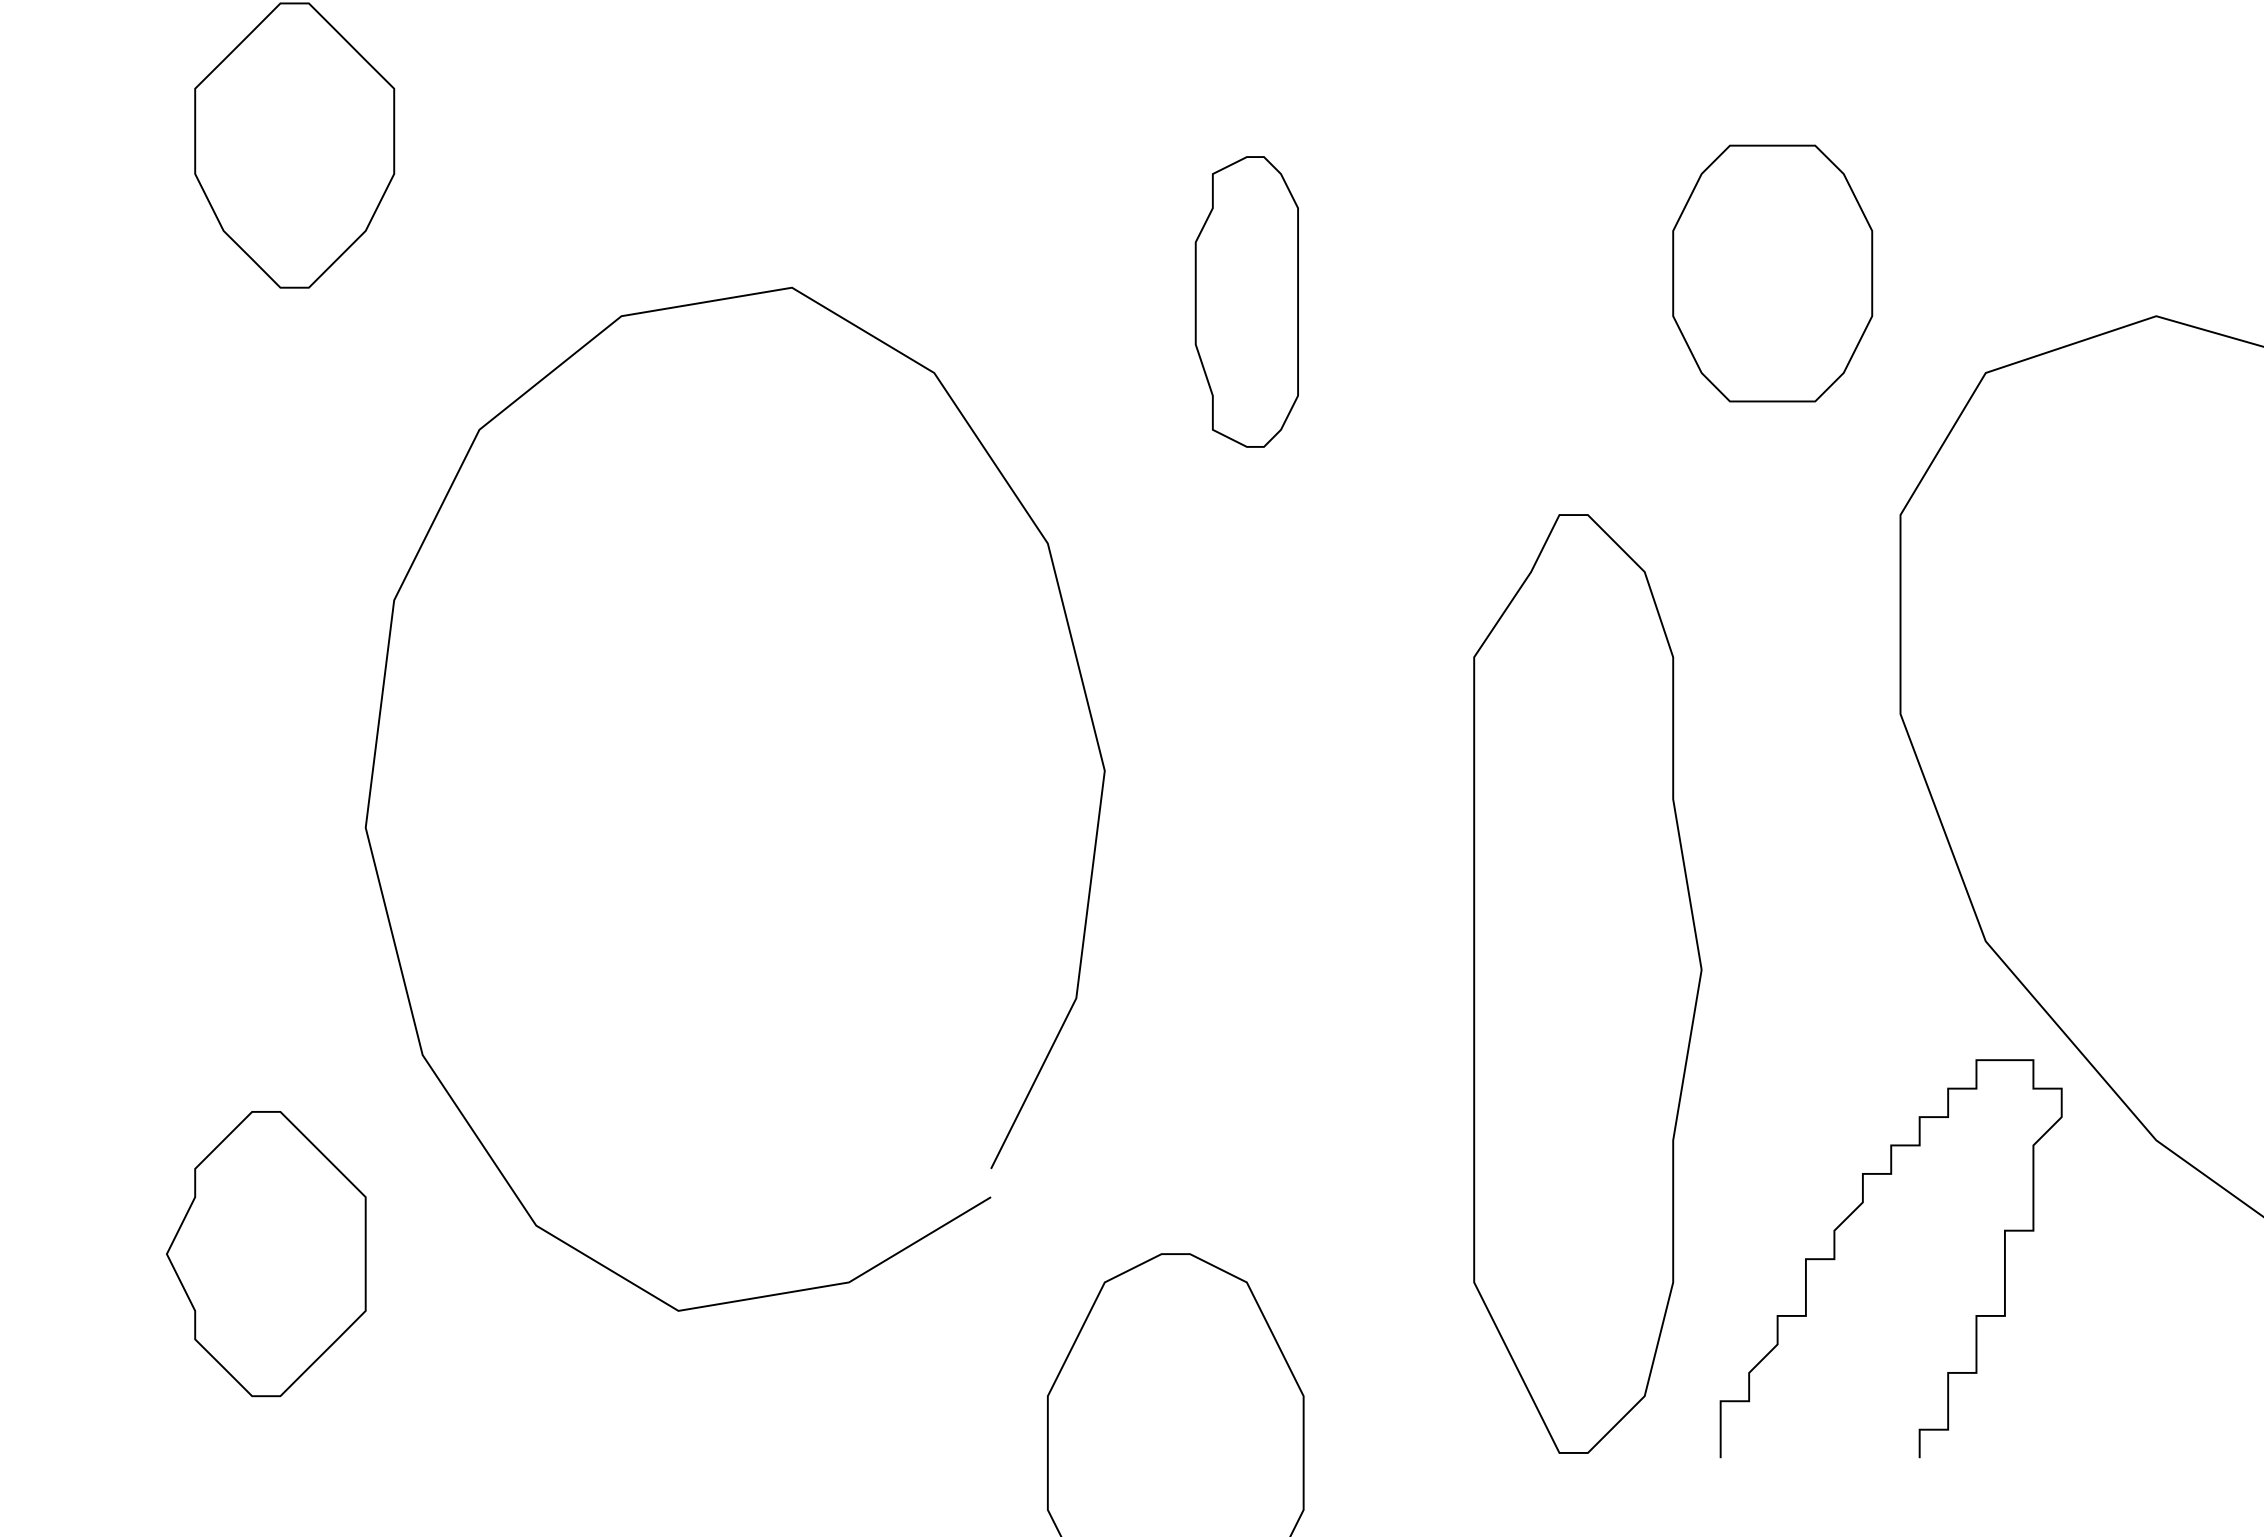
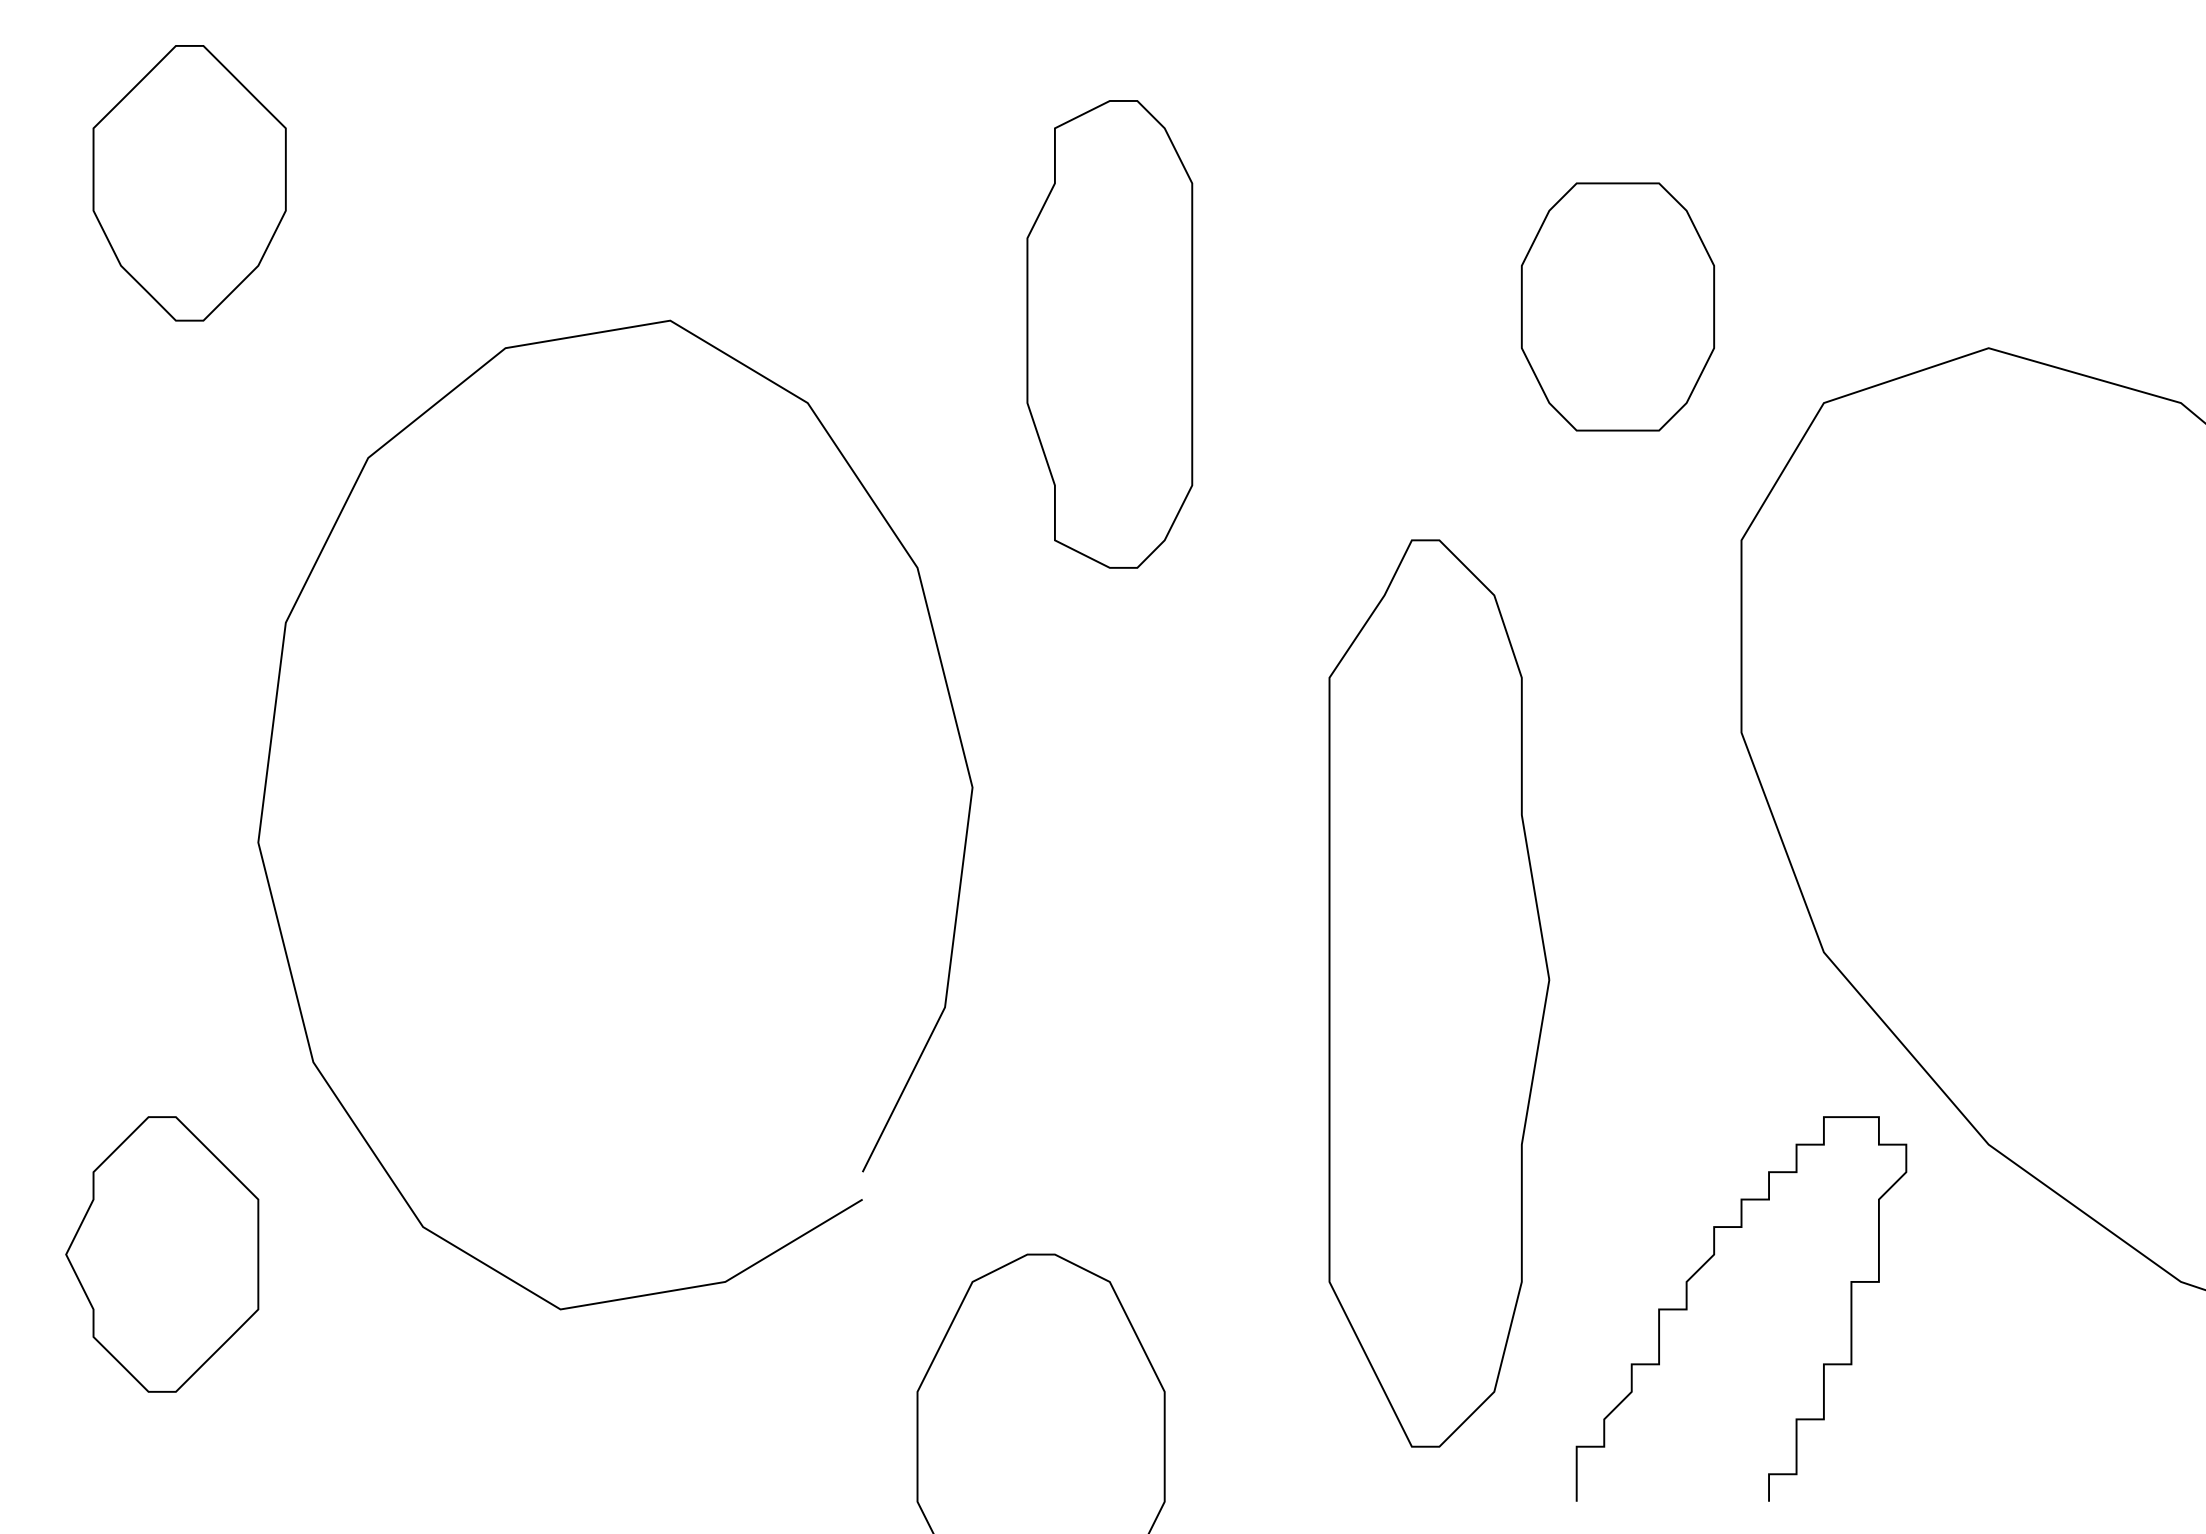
part: (1246, 302) -> (1109, 334), size x1.67
part: (1835, 1258) -> (1687, 1308), moved

